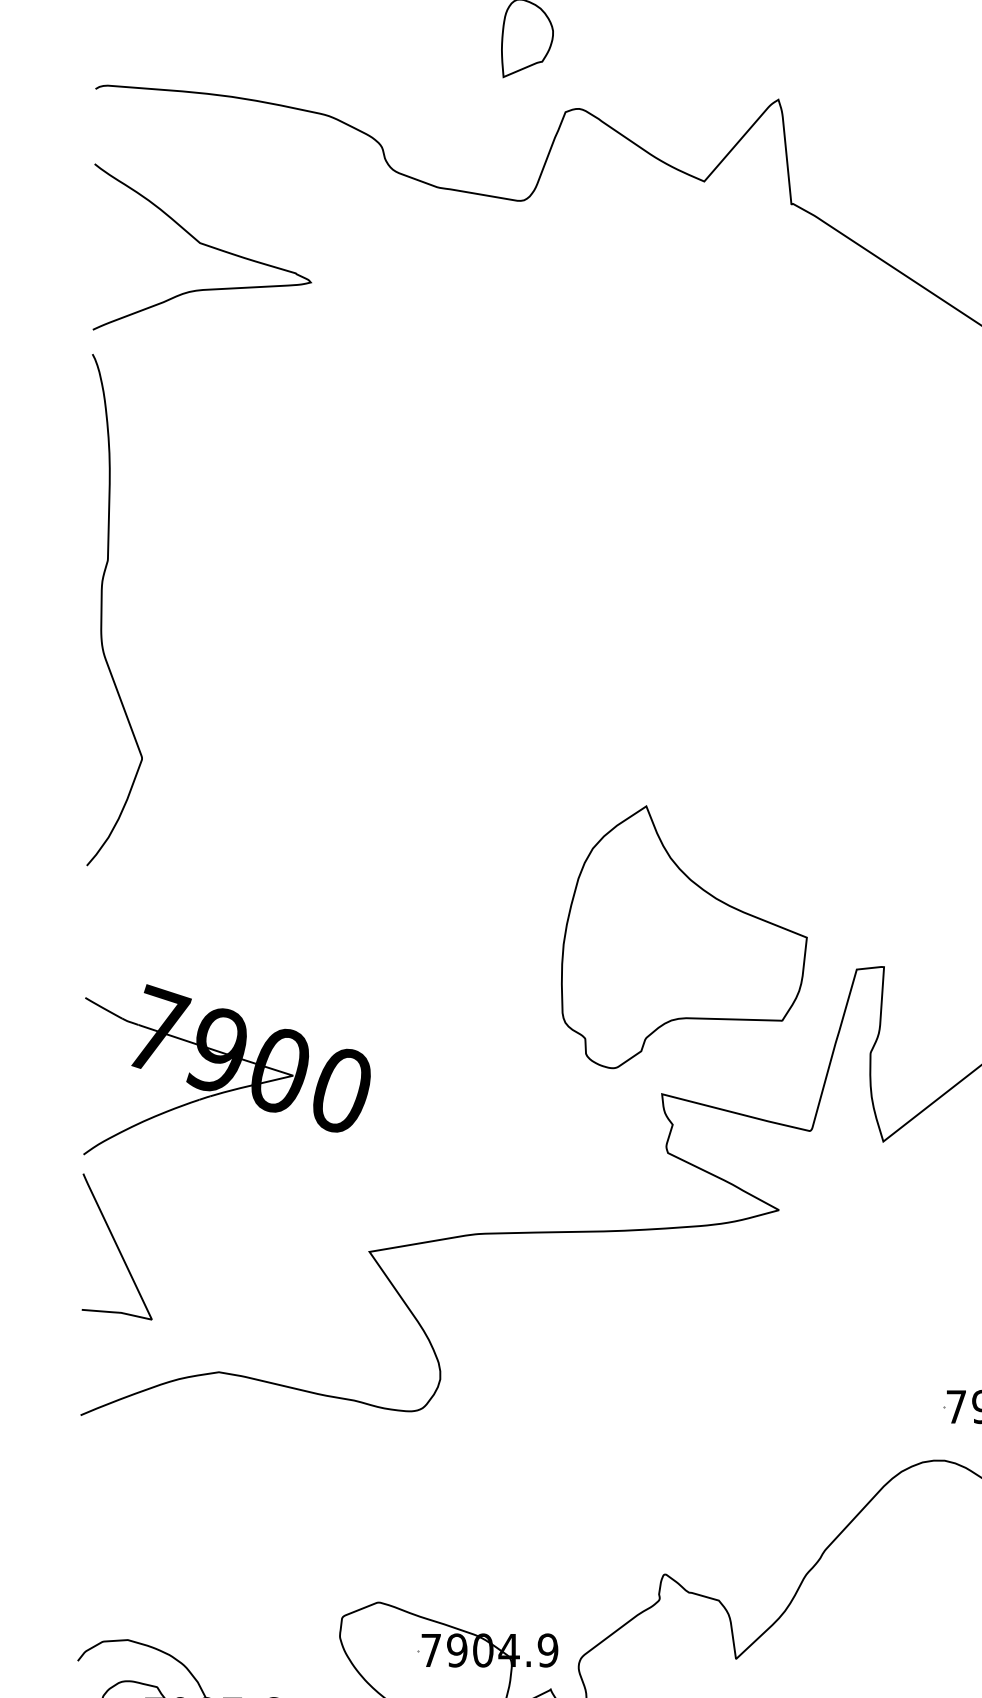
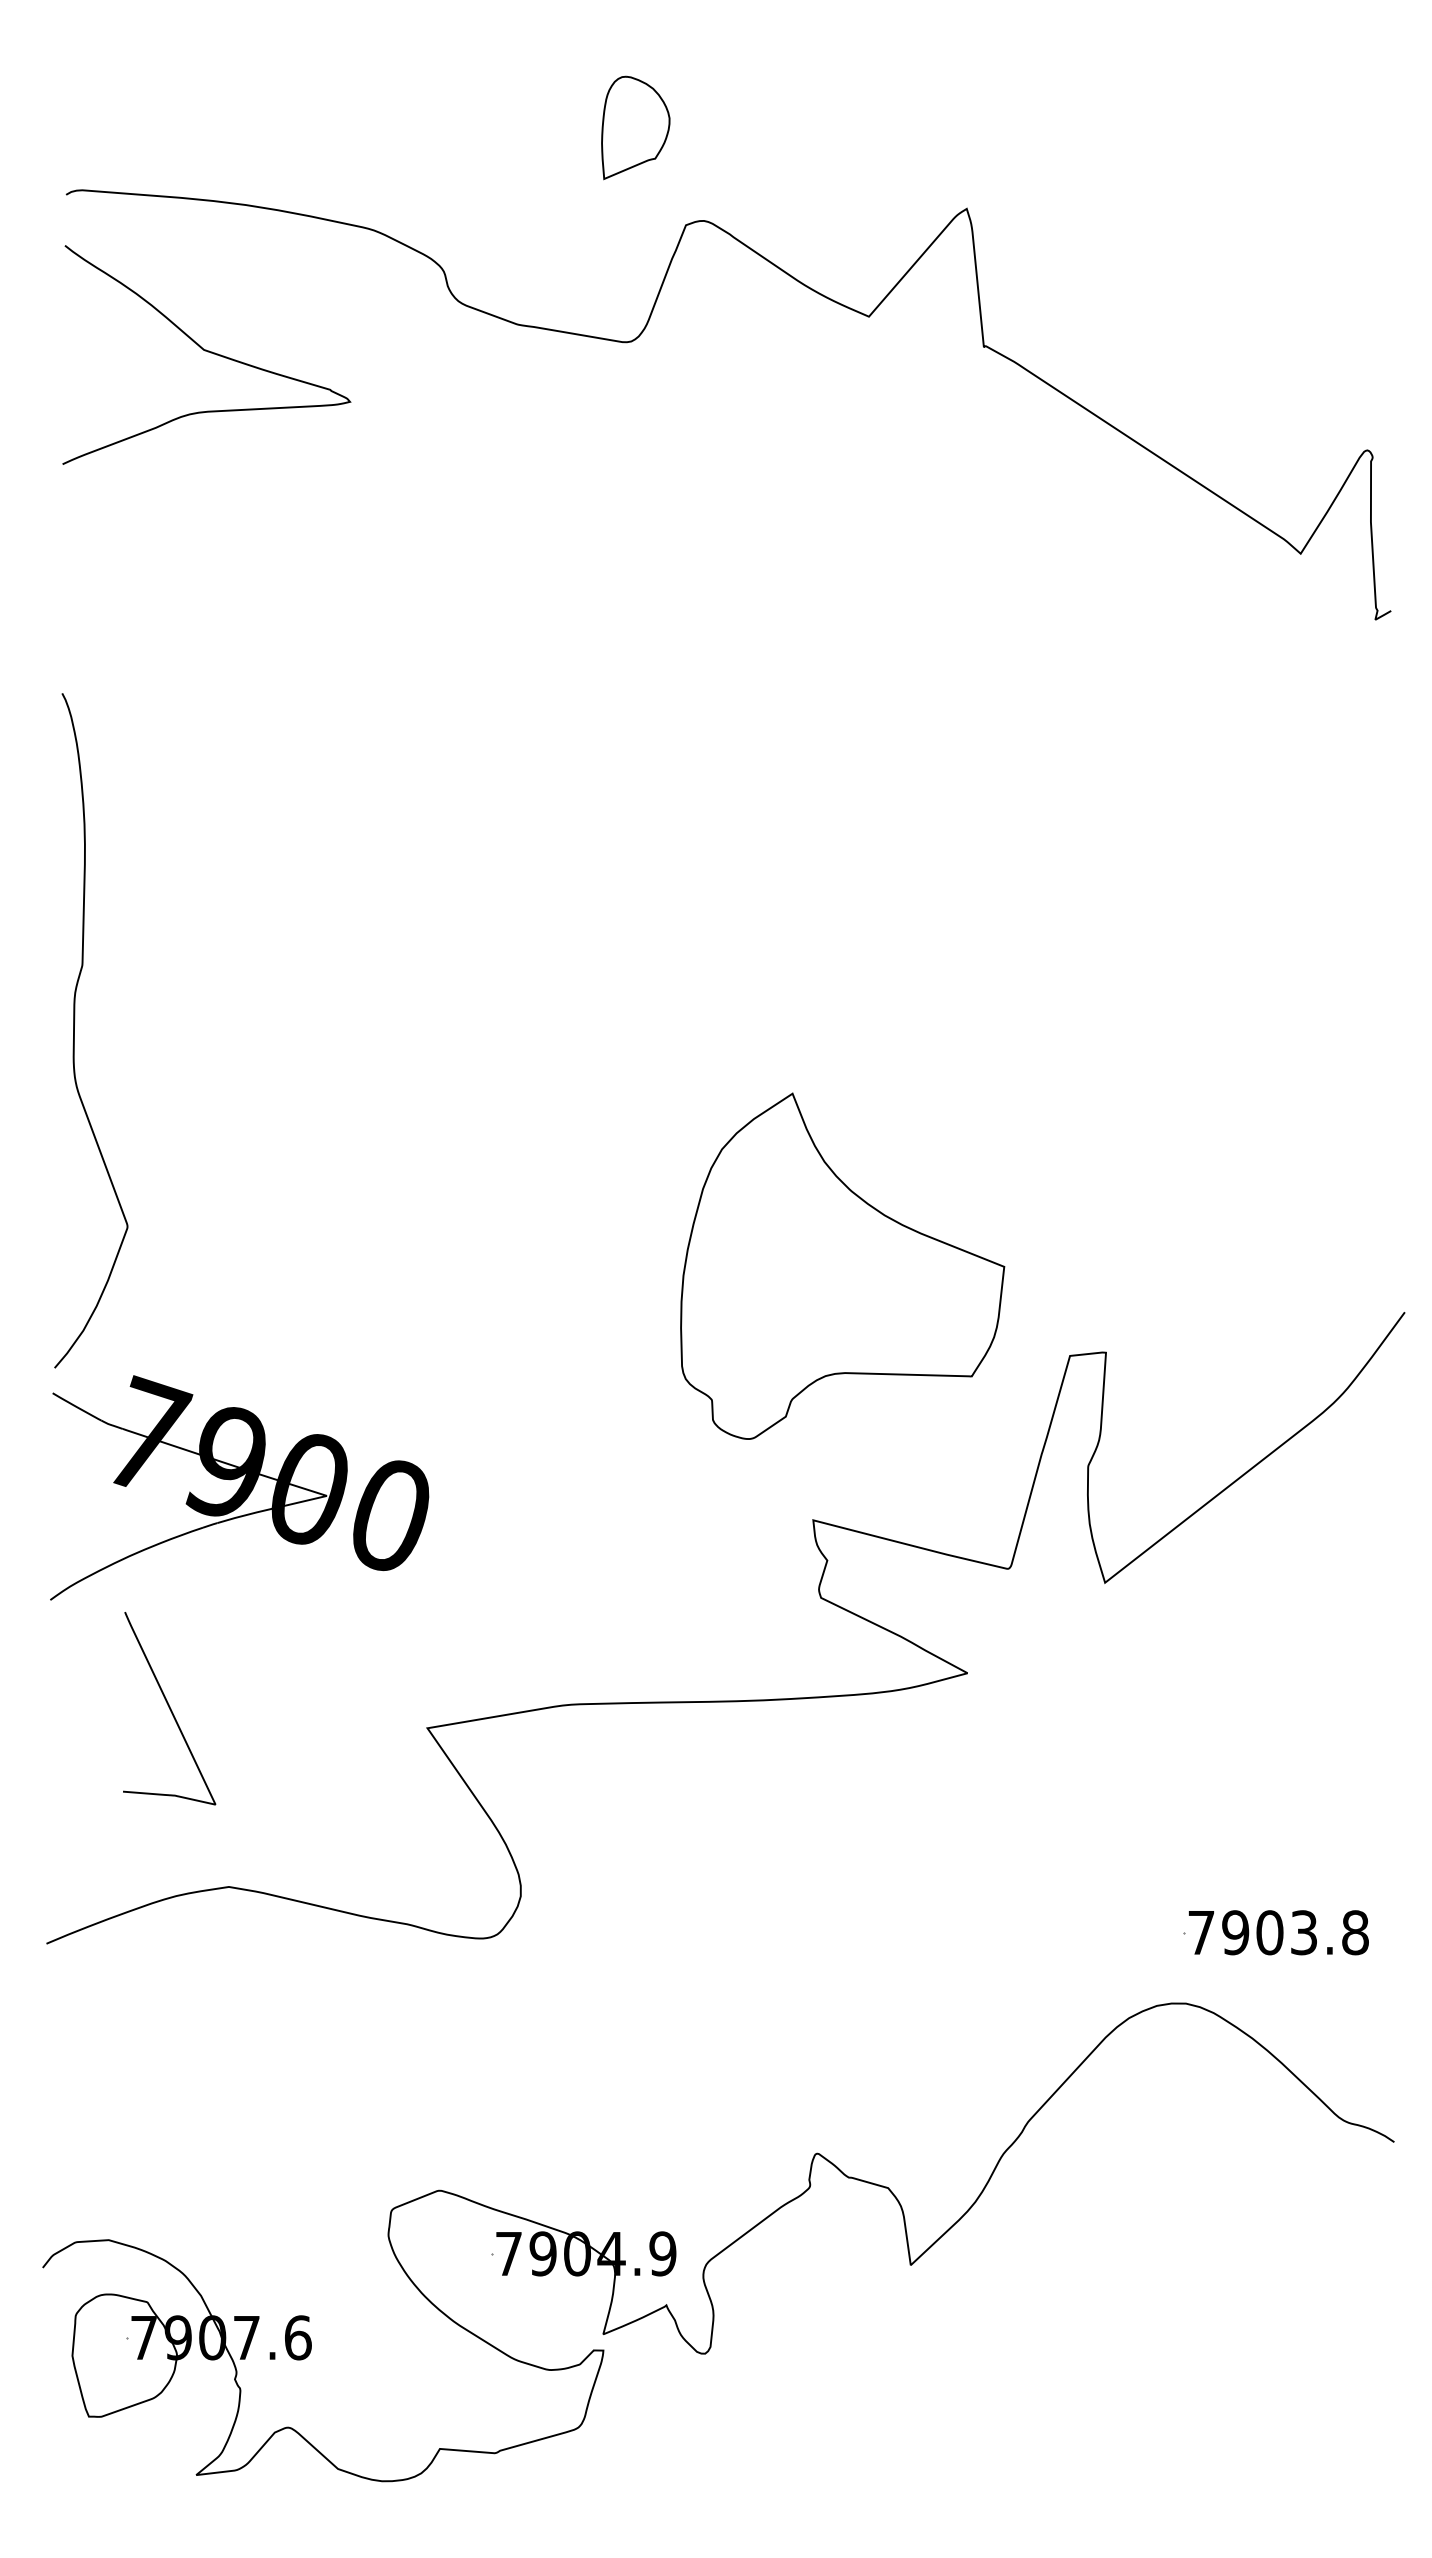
curve: (202, 245) -> (207, 352), moved
curve: (101, 609) -> (74, 1030), moved
part: (684, 936) -> (842, 1265), moved
curve: (117, 1246) -> (169, 1708), moved

